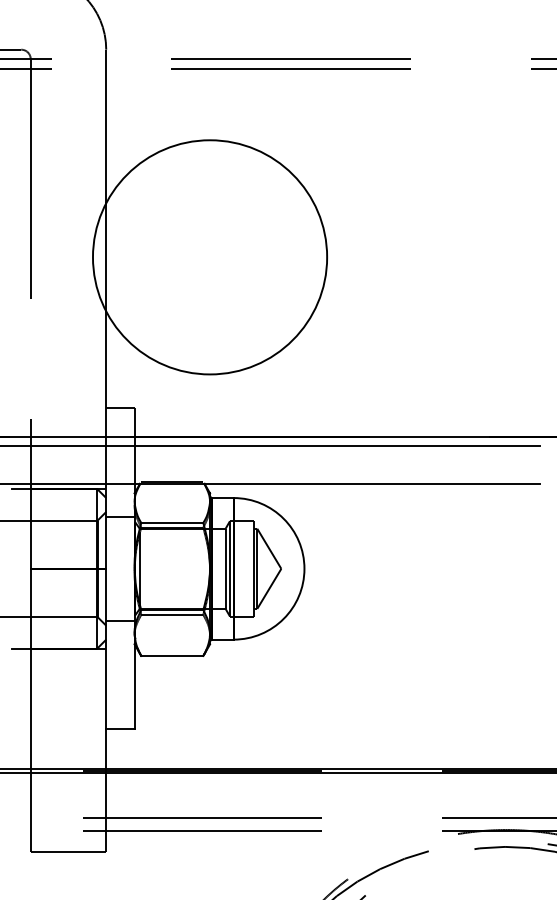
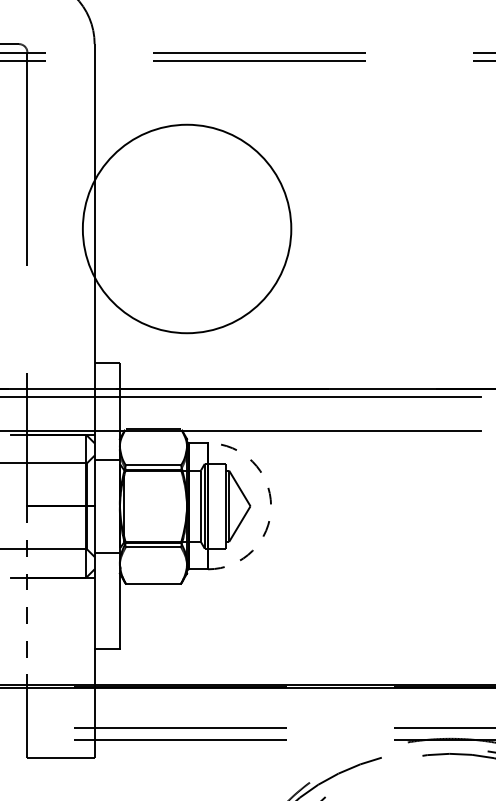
arc: (304, 569) -> (271, 506), solid -> dashed
line: (30, 670) -> (27, 596), solid -> dashed

